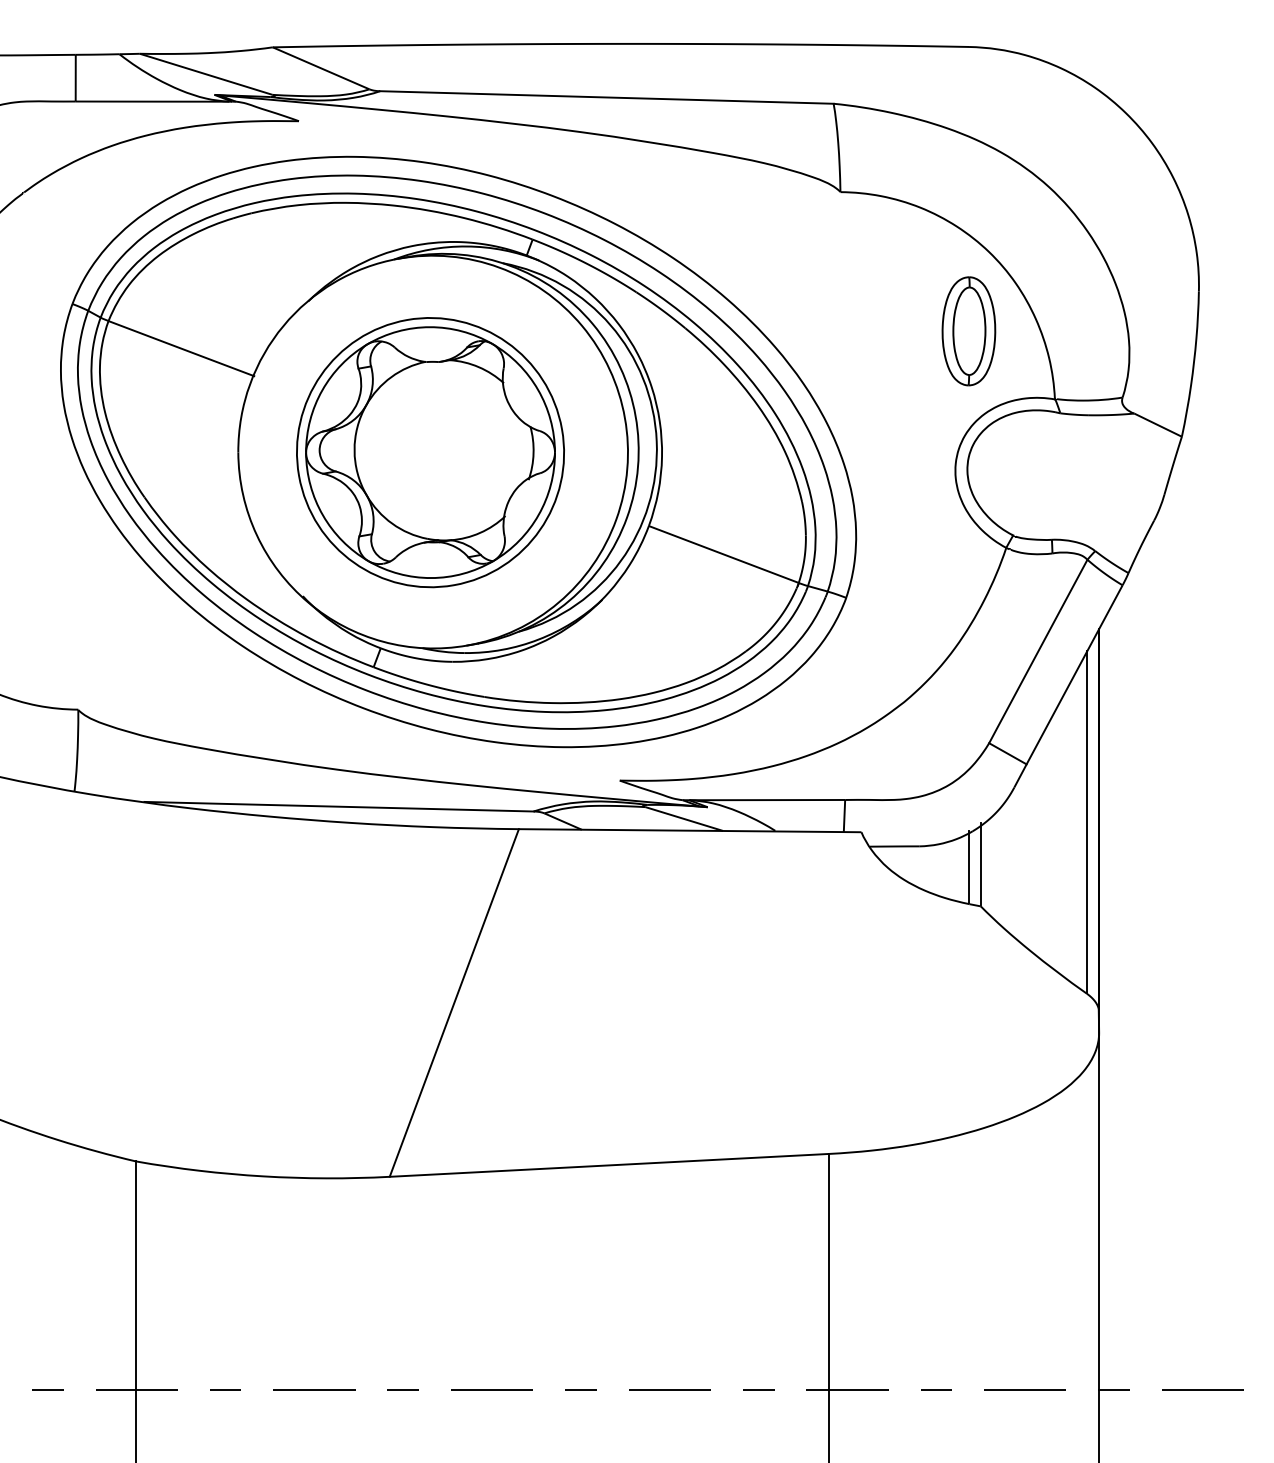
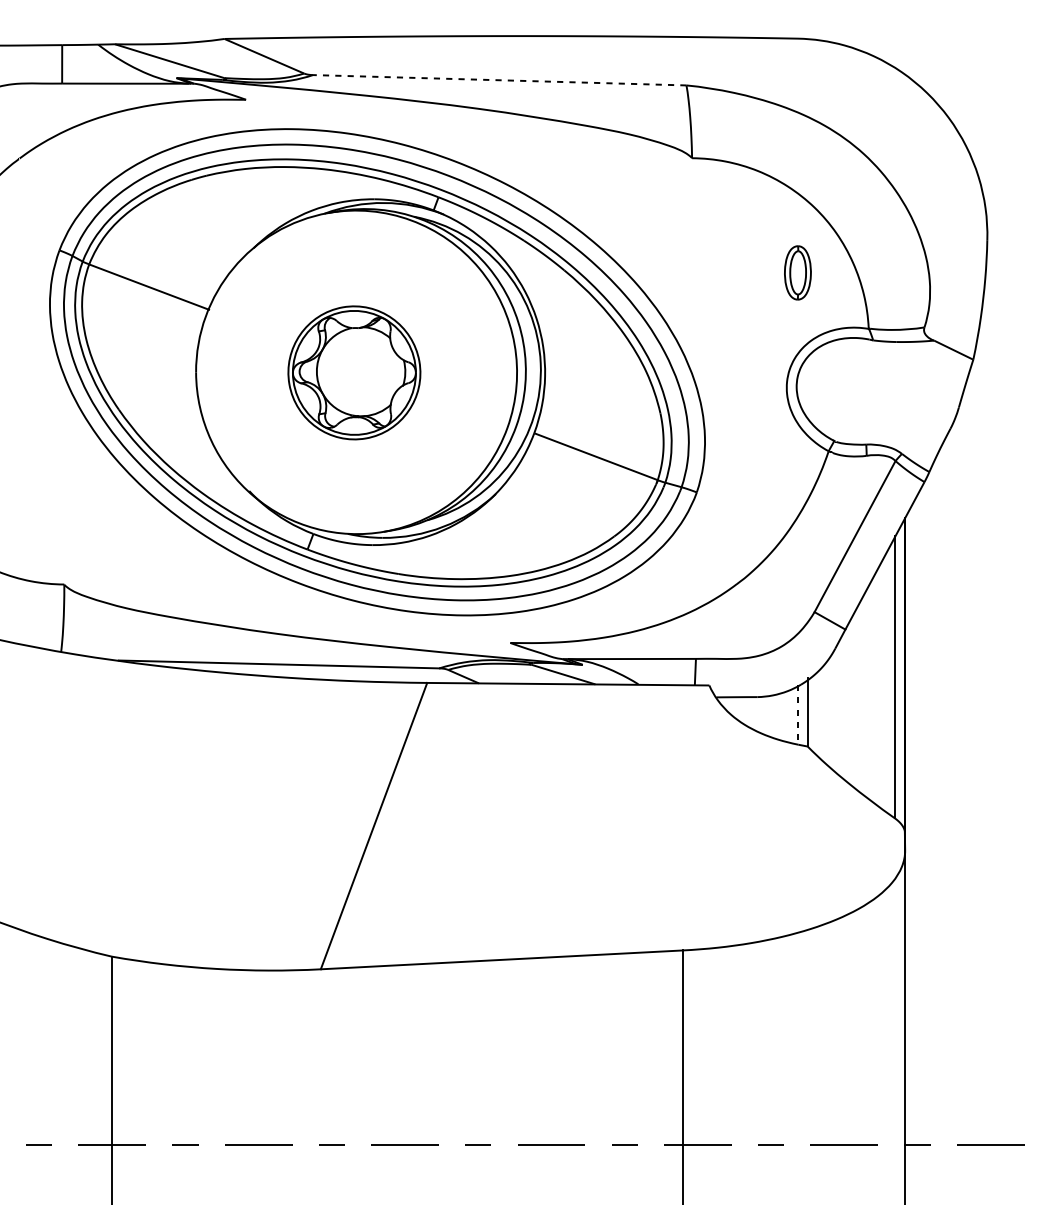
line: (606, 97) -> (499, 80), solid -> dashed
part: (968, 331) -> (797, 273), size x0.6
part: (430, 452) -> (354, 372), size x0.6
line: (969, 867) -> (798, 714), solid -> dashed

